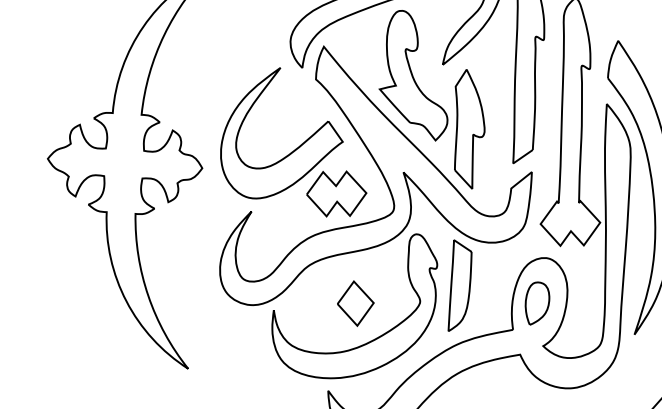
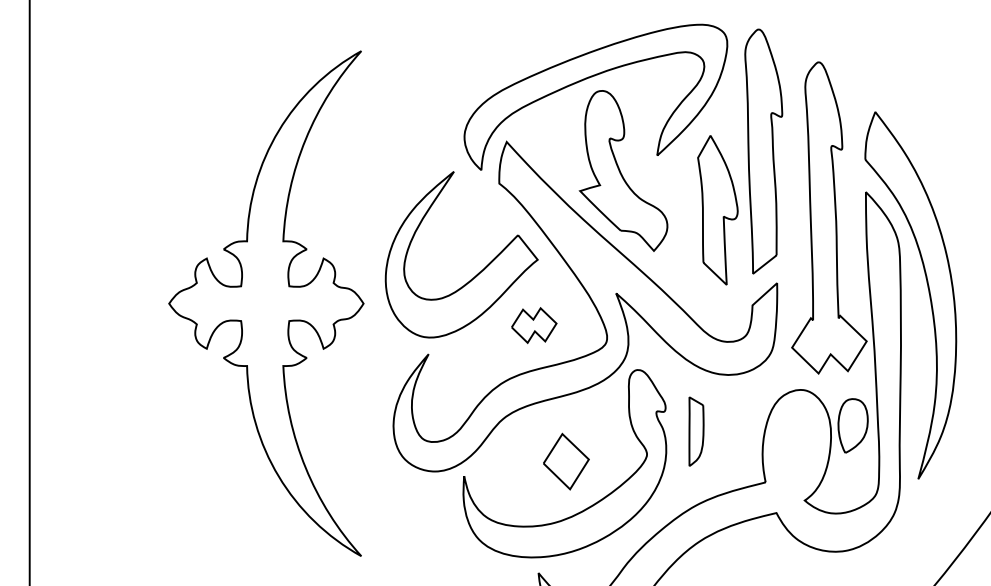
part: (468, 129) -> (717, 210), moved
part: (337, 193) -> (534, 325), size x0.6
part: (460, 286) -> (696, 431), size x0.6
part: (536, 303) -> (852, 425), moved

